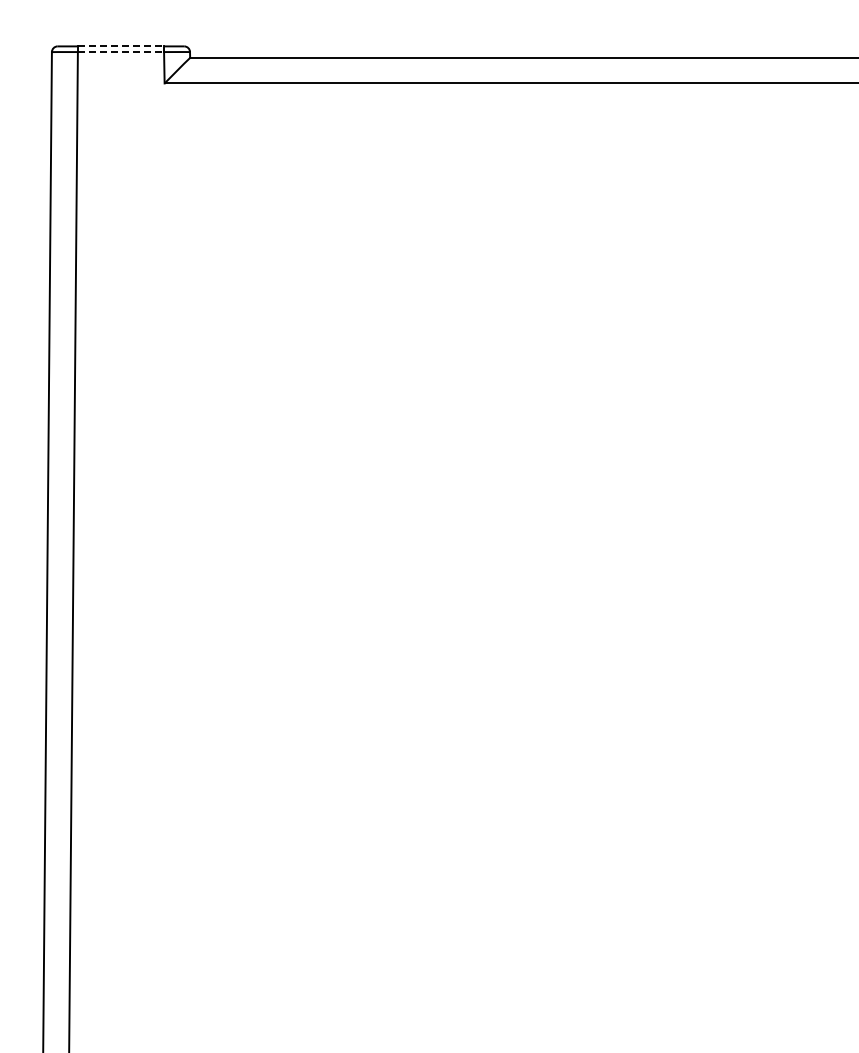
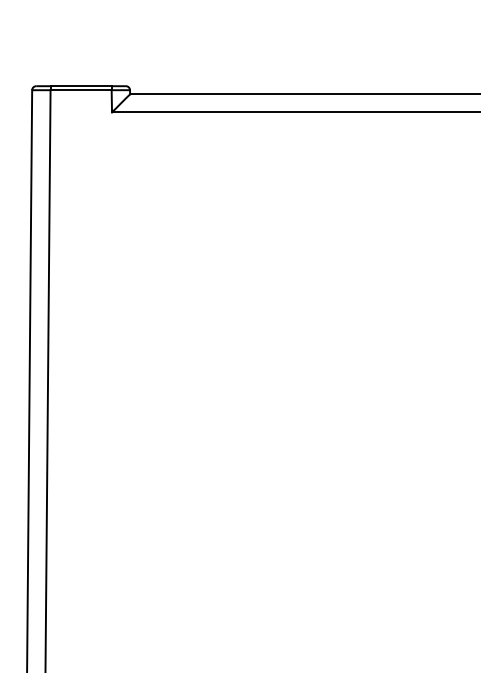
line: (121, 46) -> (81, 86), dashed -> solid
line: (121, 52) -> (81, 90), dashed -> solid

